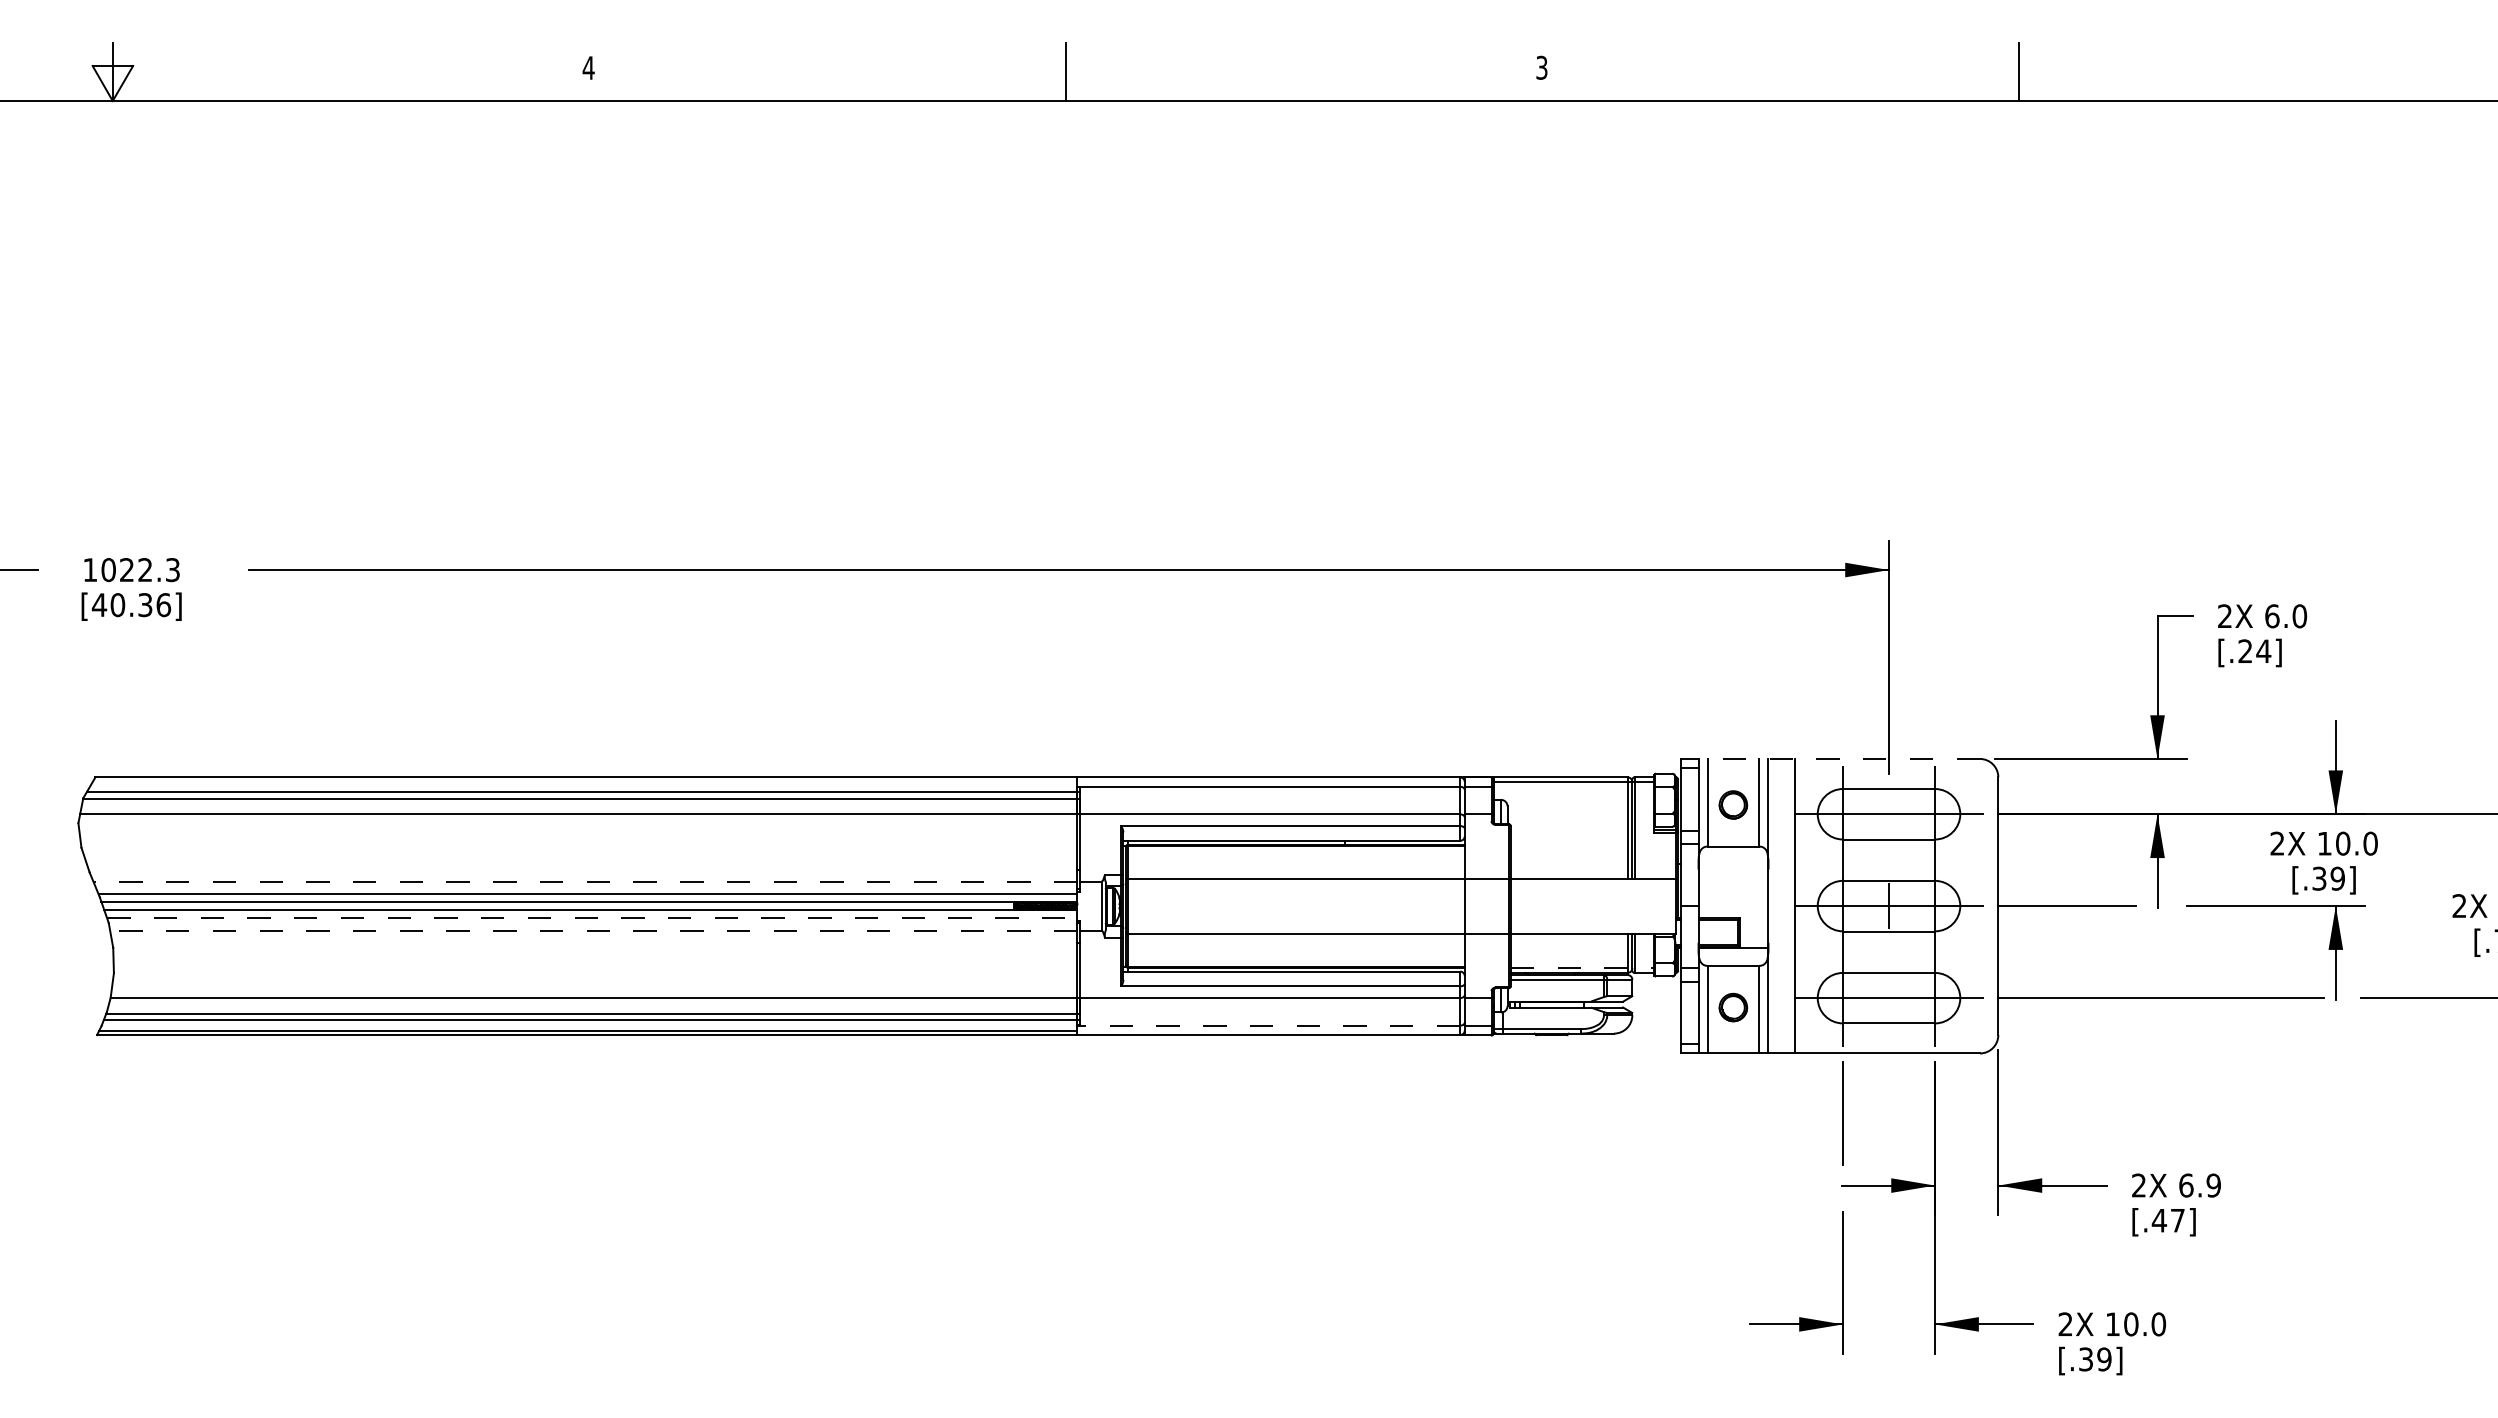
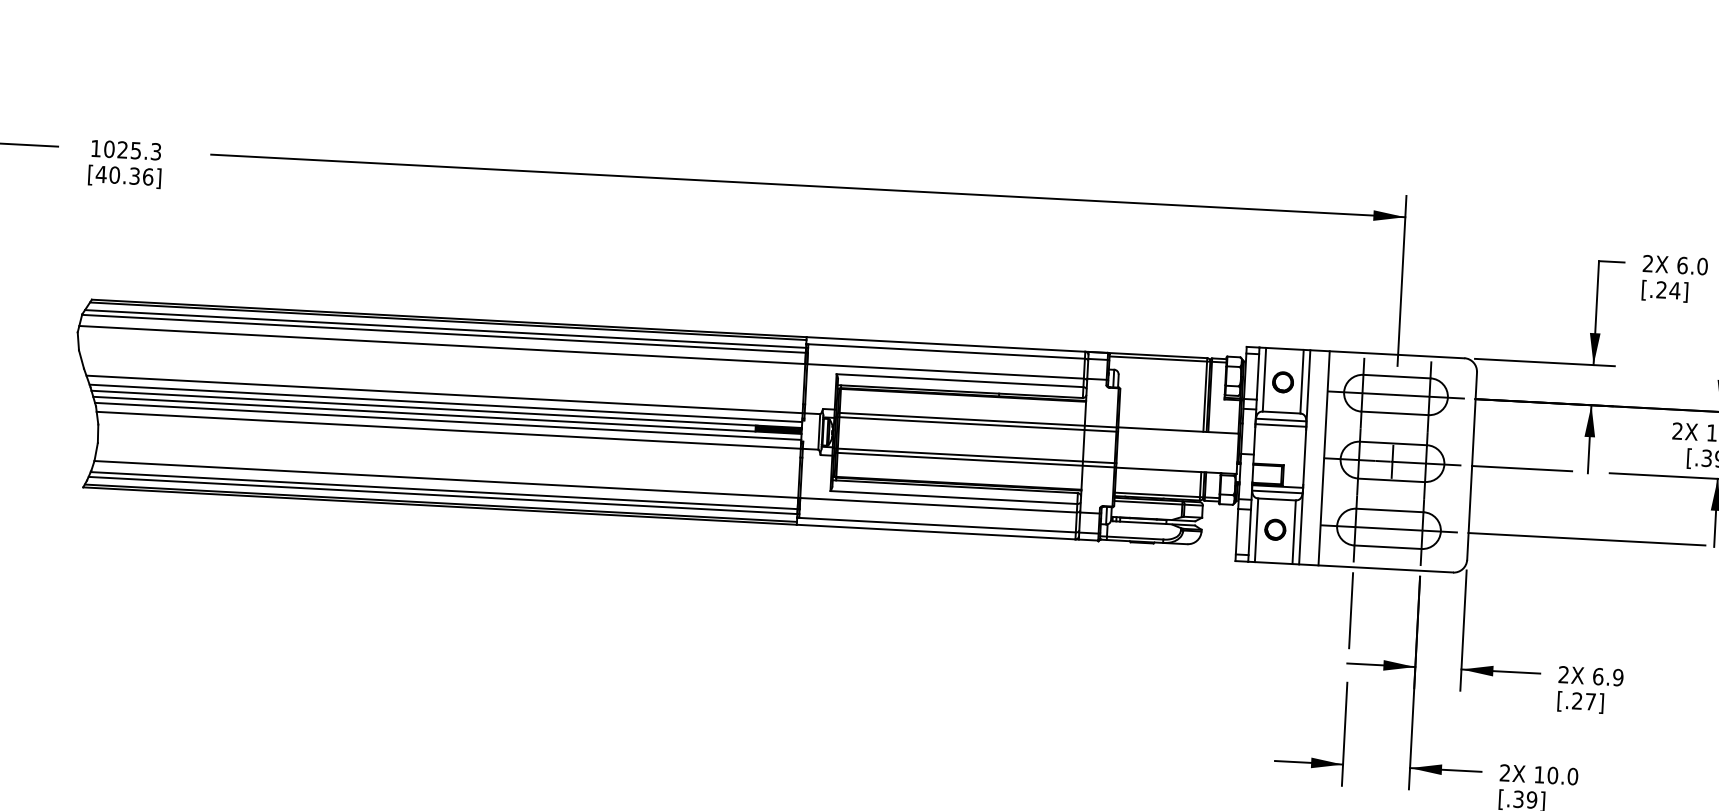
text: (145, 570) -> (136, 151), 1022.3 -> 1025.3
line: (1839, 759) -> (1362, 353), dashed -> solid
line: (585, 781) -> (448, 321), added
line: (1733, 856) -> (1281, 419), added
line: (1733, 864) -> (1280, 425), added
line: (585, 881) -> (444, 394), dashed -> solid
line: (1317, 884) -> (977, 424), added
line: (592, 918) -> (448, 421), dashed -> solid
line: (1317, 927) -> (975, 455), added
line: (593, 930) -> (448, 430), dashed -> solid
line: (1733, 955) -> (1277, 491), added
line: (1582, 968) -> (1167, 495), dashed -> solid
line: (1268, 1025) -> (936, 525), dashed -> solid
text: (2159, 1220) -> (1577, 701), [.47] -> [.27]

